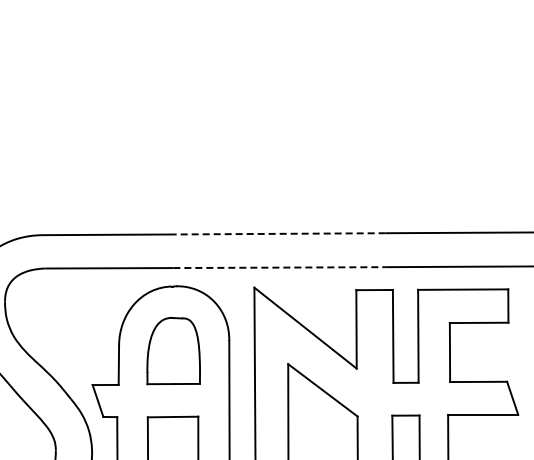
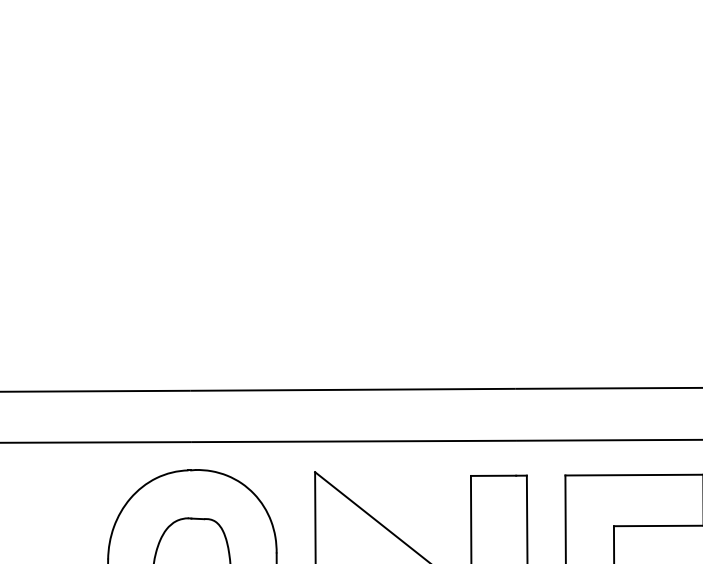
line: (279, 233) -> (353, 389), dashed -> solid
line: (279, 267) -> (353, 441), dashed -> solid

